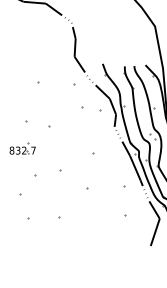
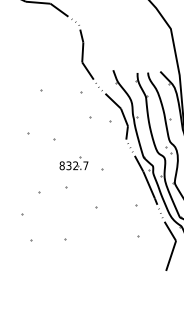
part: (22, 148) -> (73, 163), moved

